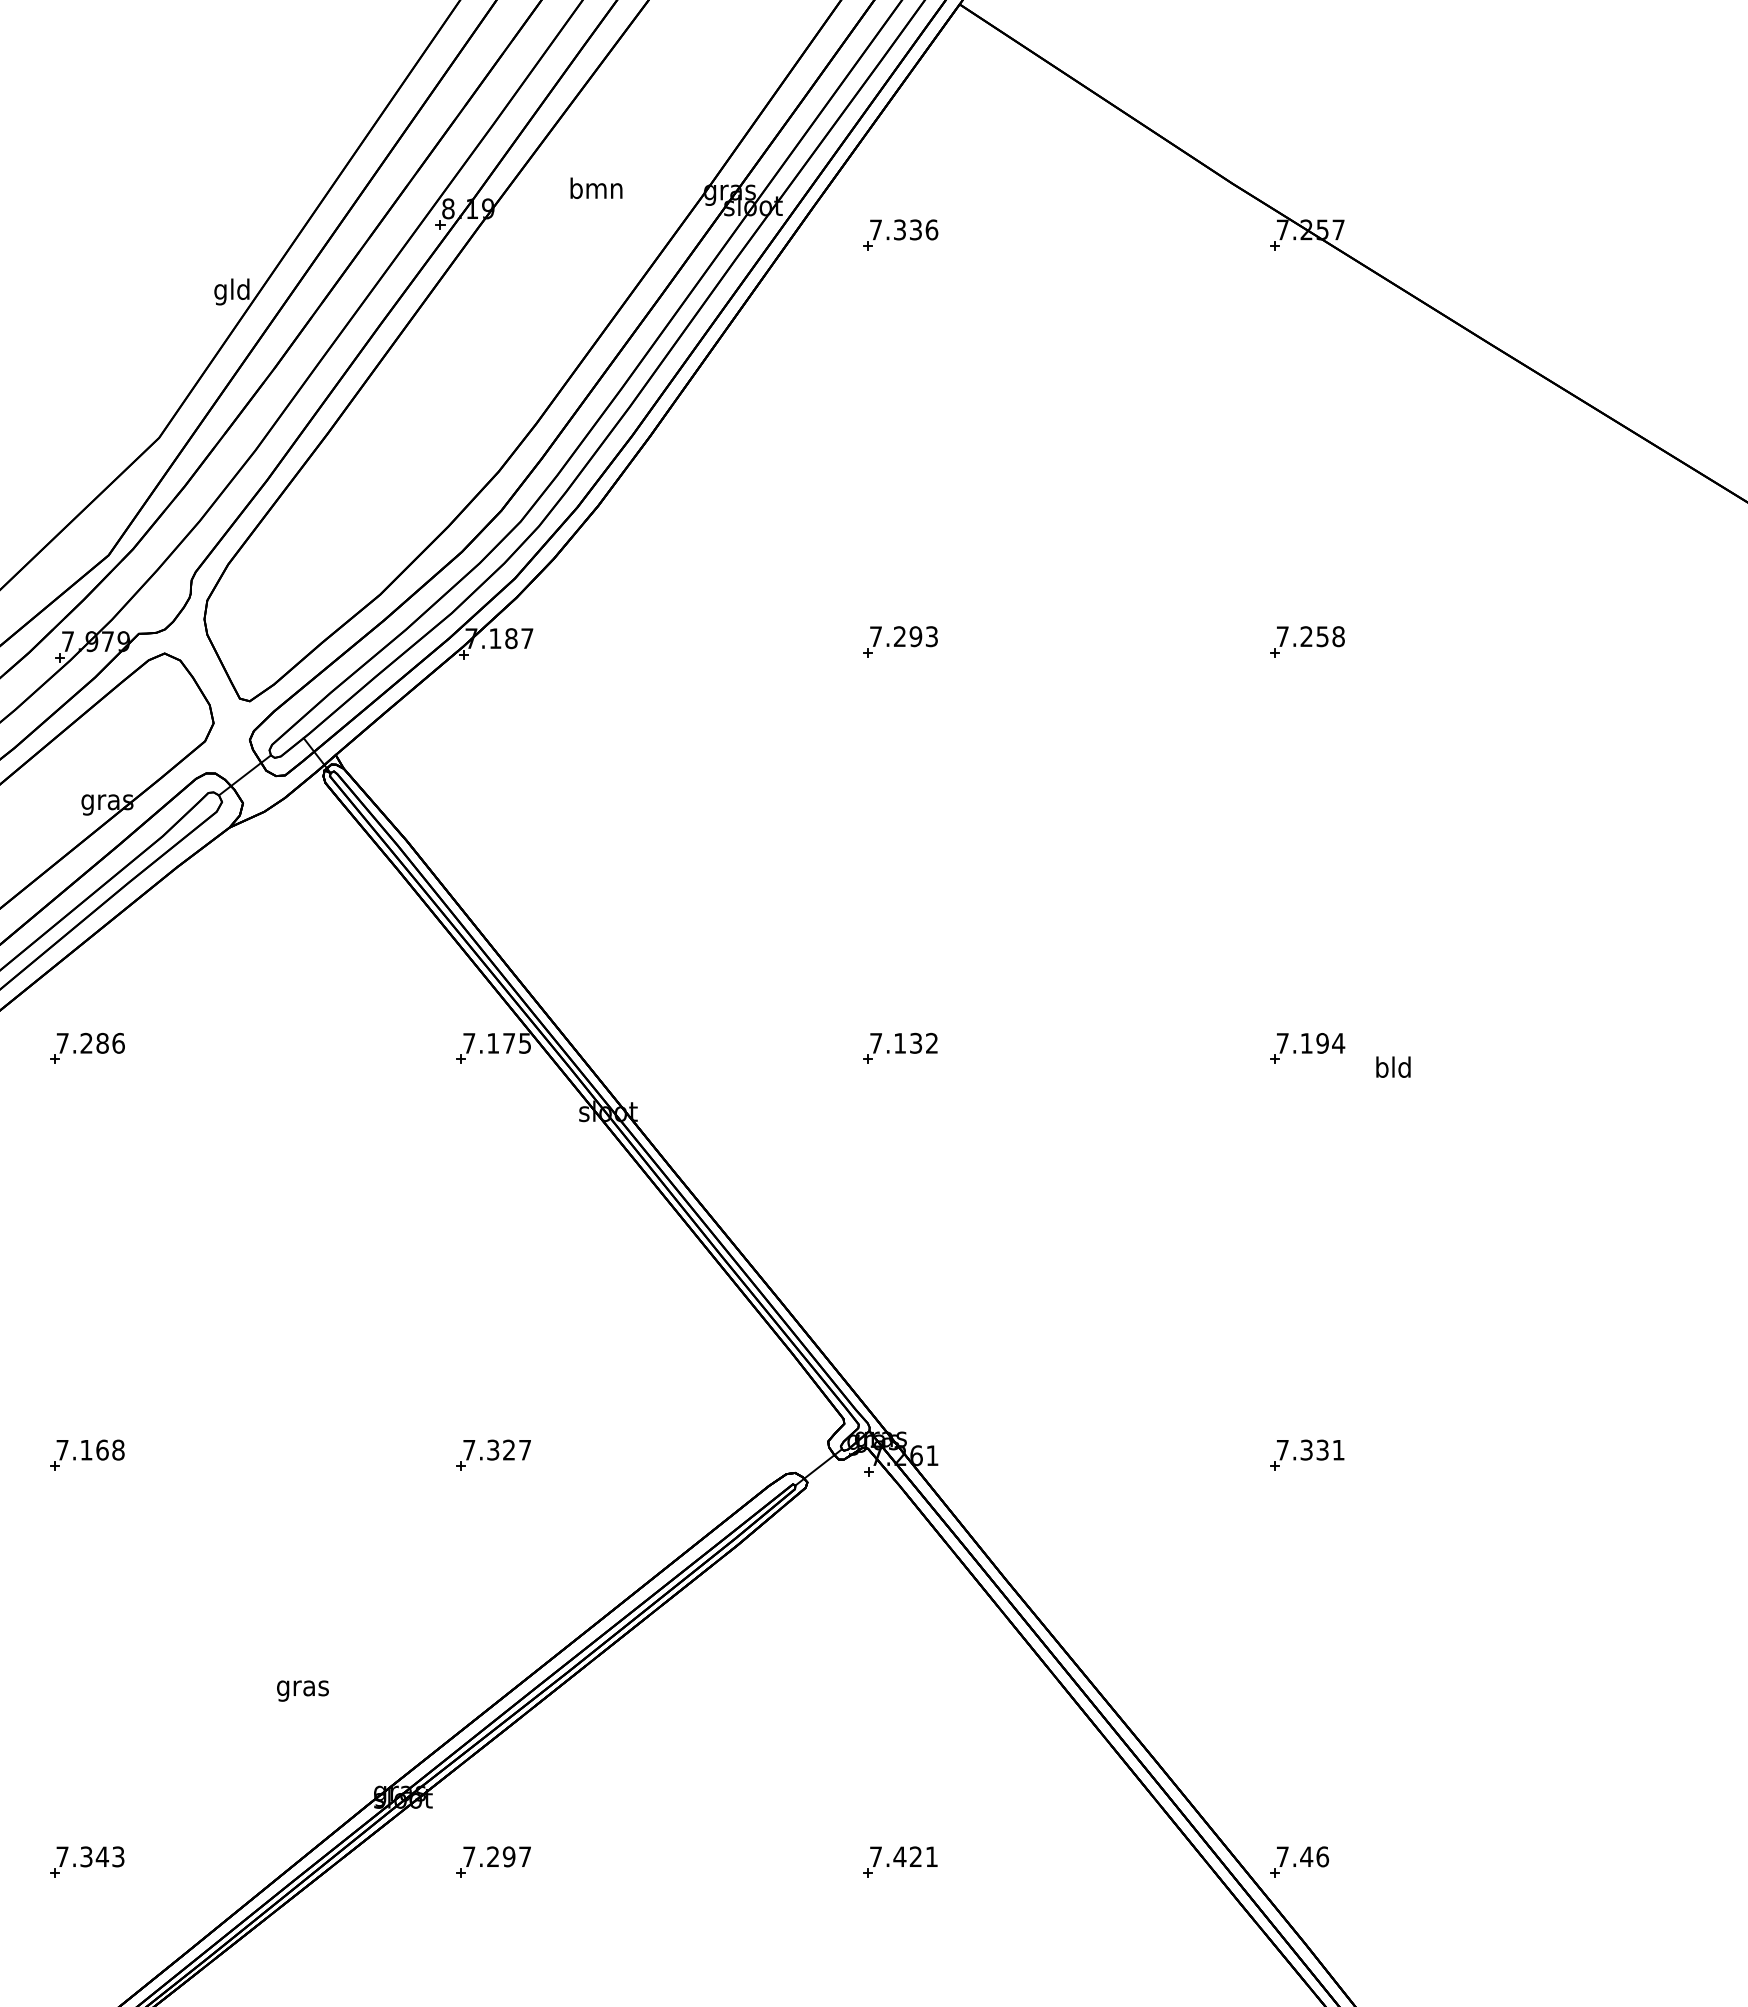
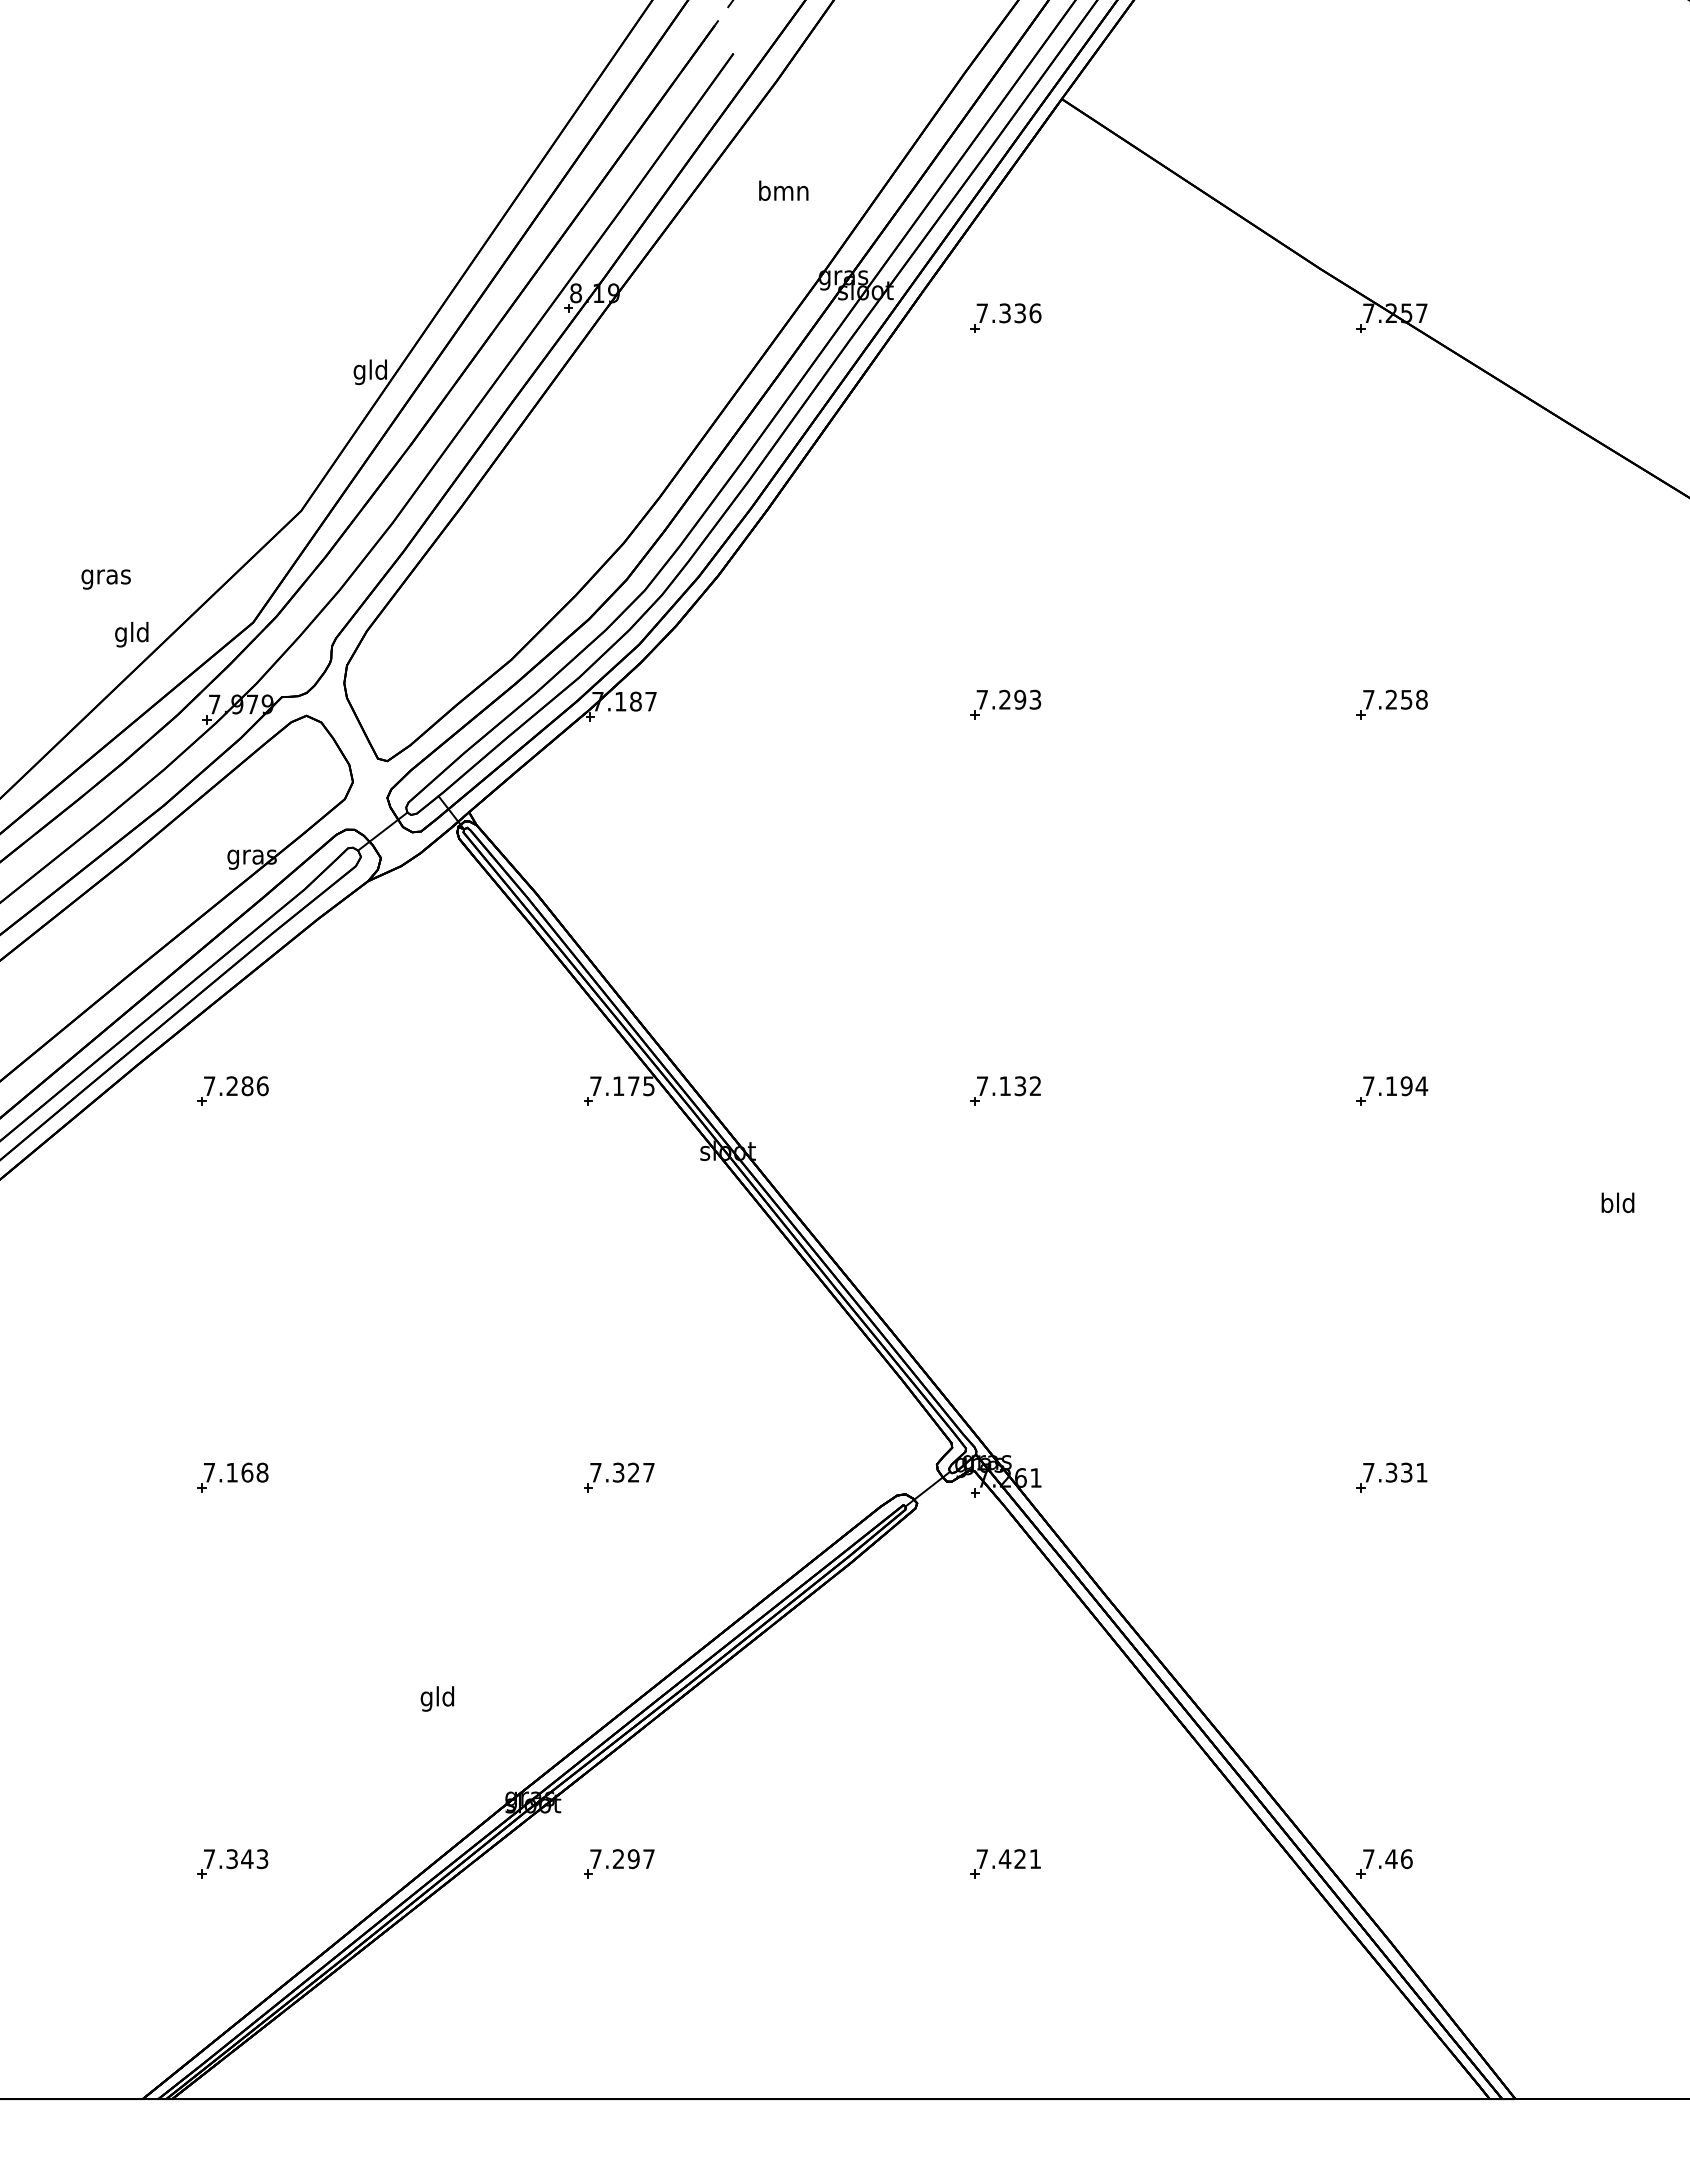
text: (596, 188) -> (783, 190), moved
text: (1392, 1066) -> (1617, 1202), moved
text: (302, 1687) -> (437, 1698), gras -> gld

